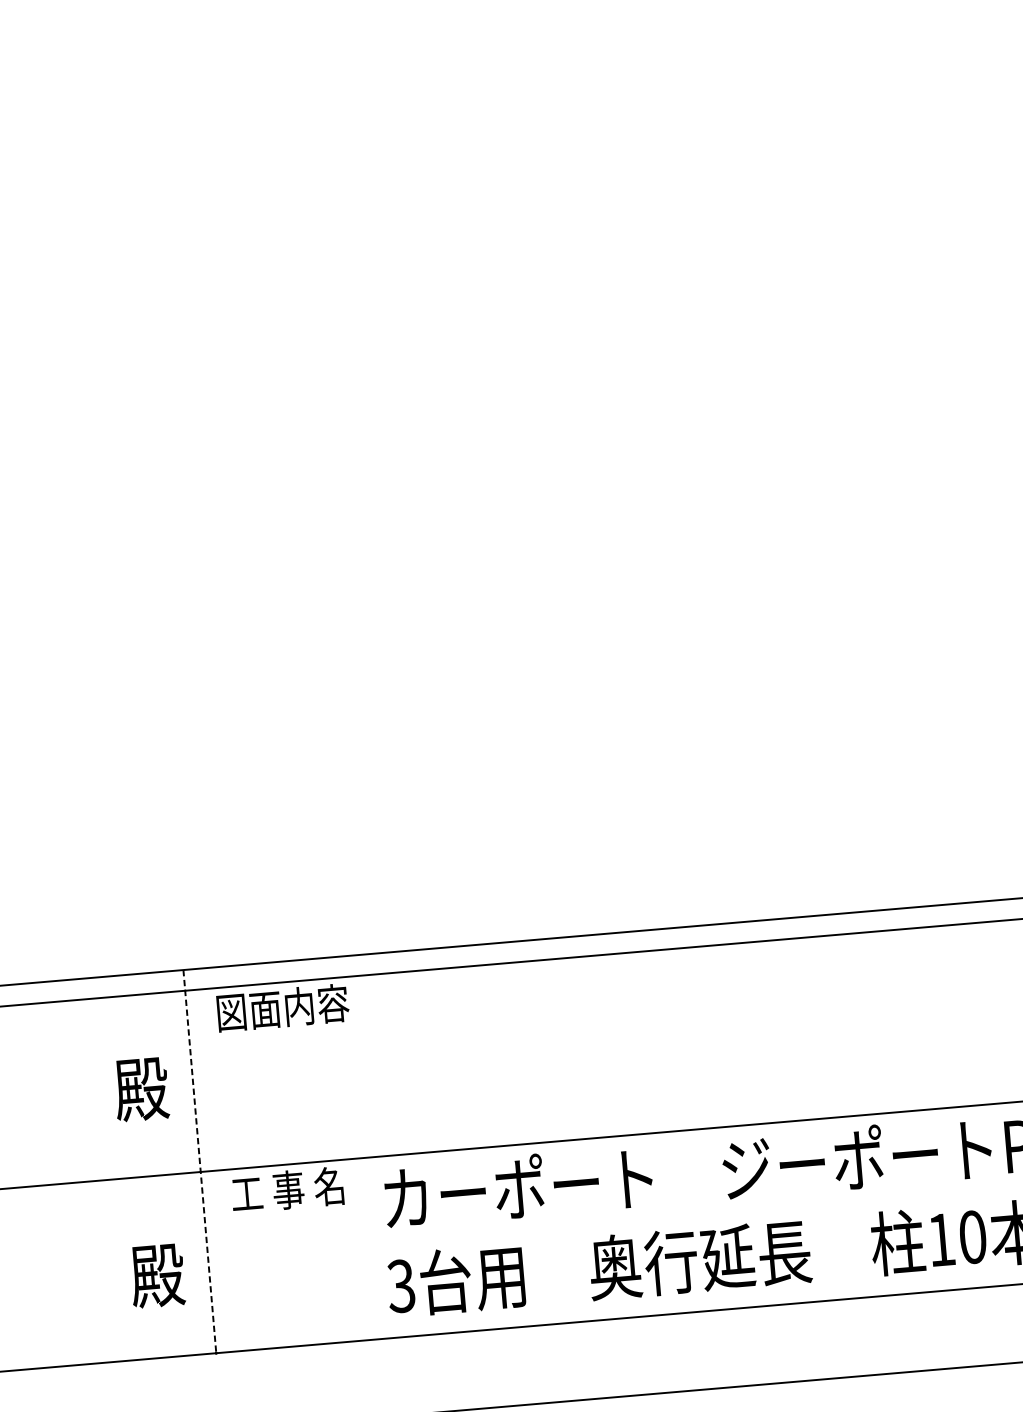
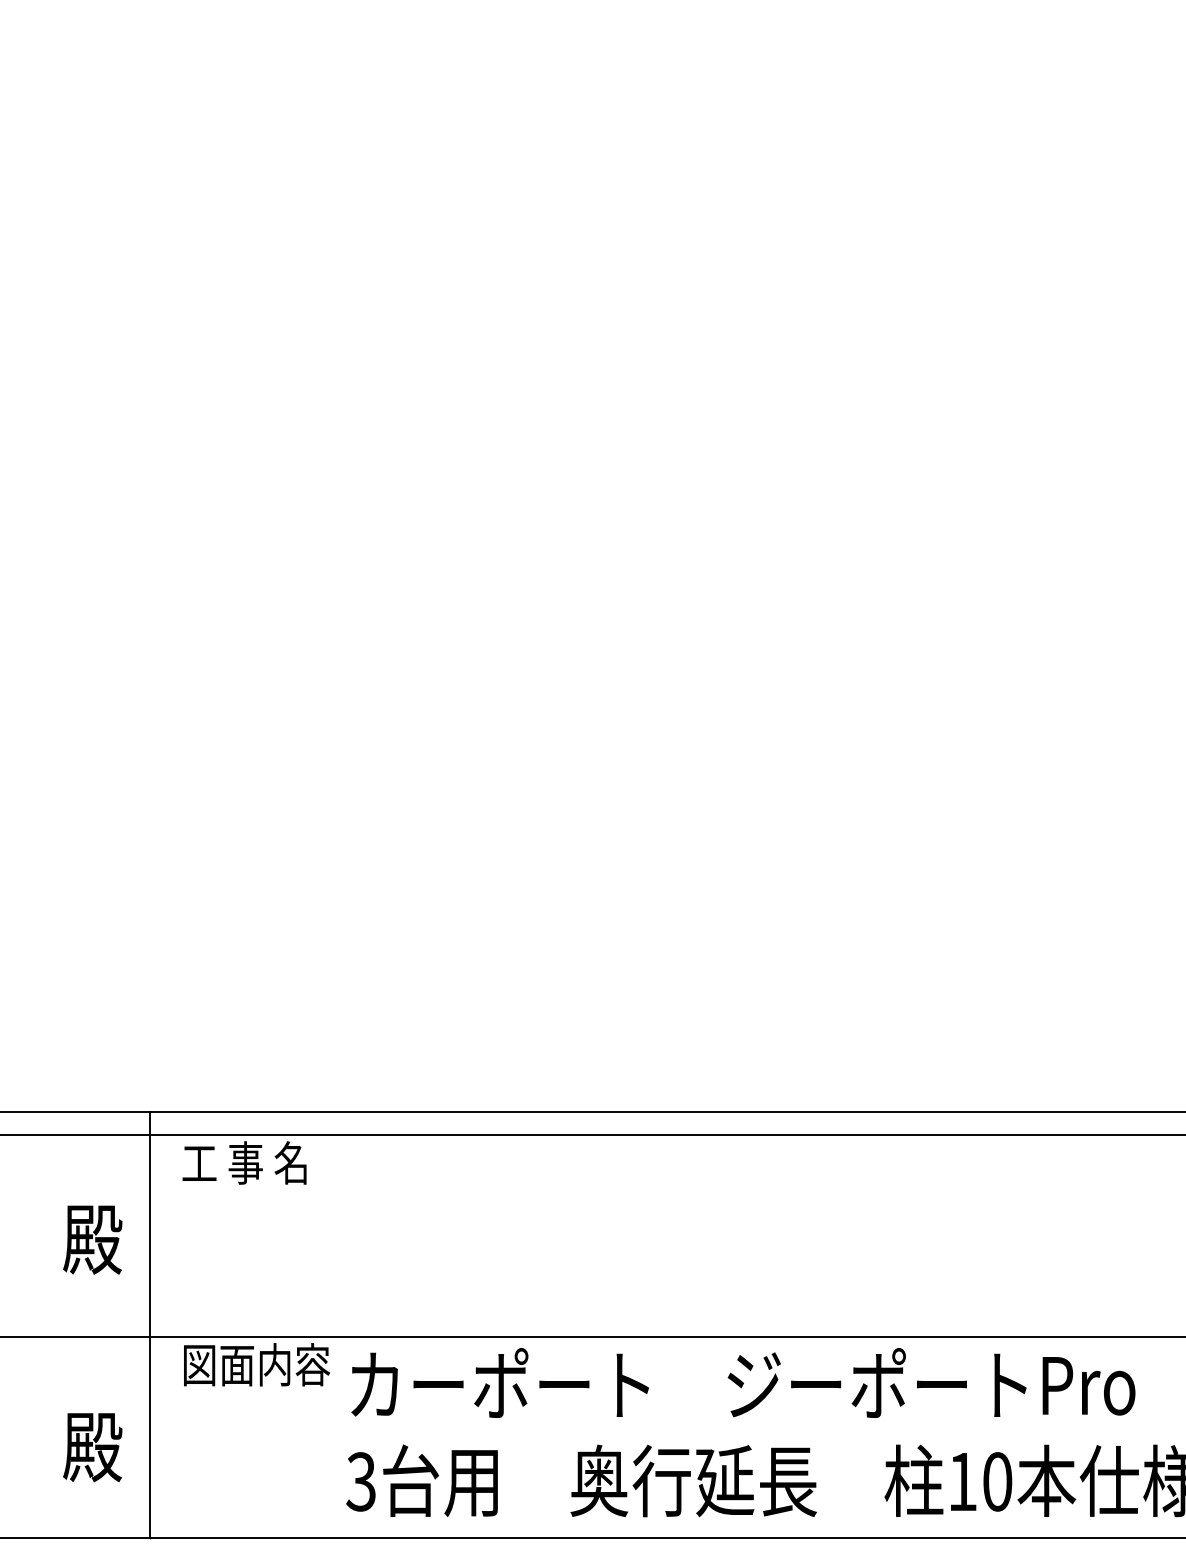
text: (282, 1007) -> (256, 1162), 図面内容 -> 工 事 名
line: (200, 1162) -> (150, 1325), dashed -> solid
text: (298, 1188) -> (256, 1364), 工 事 名 -> 図面内容

